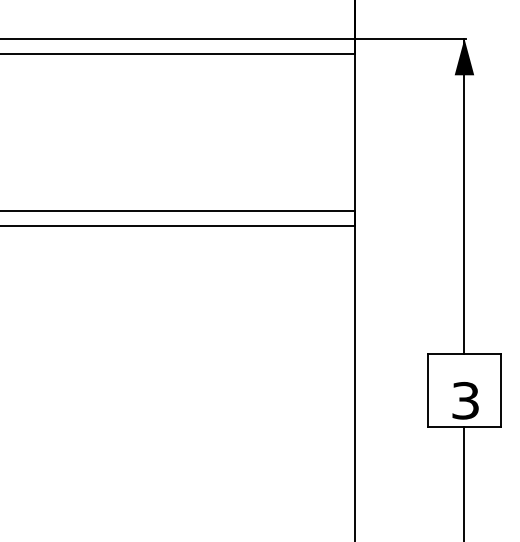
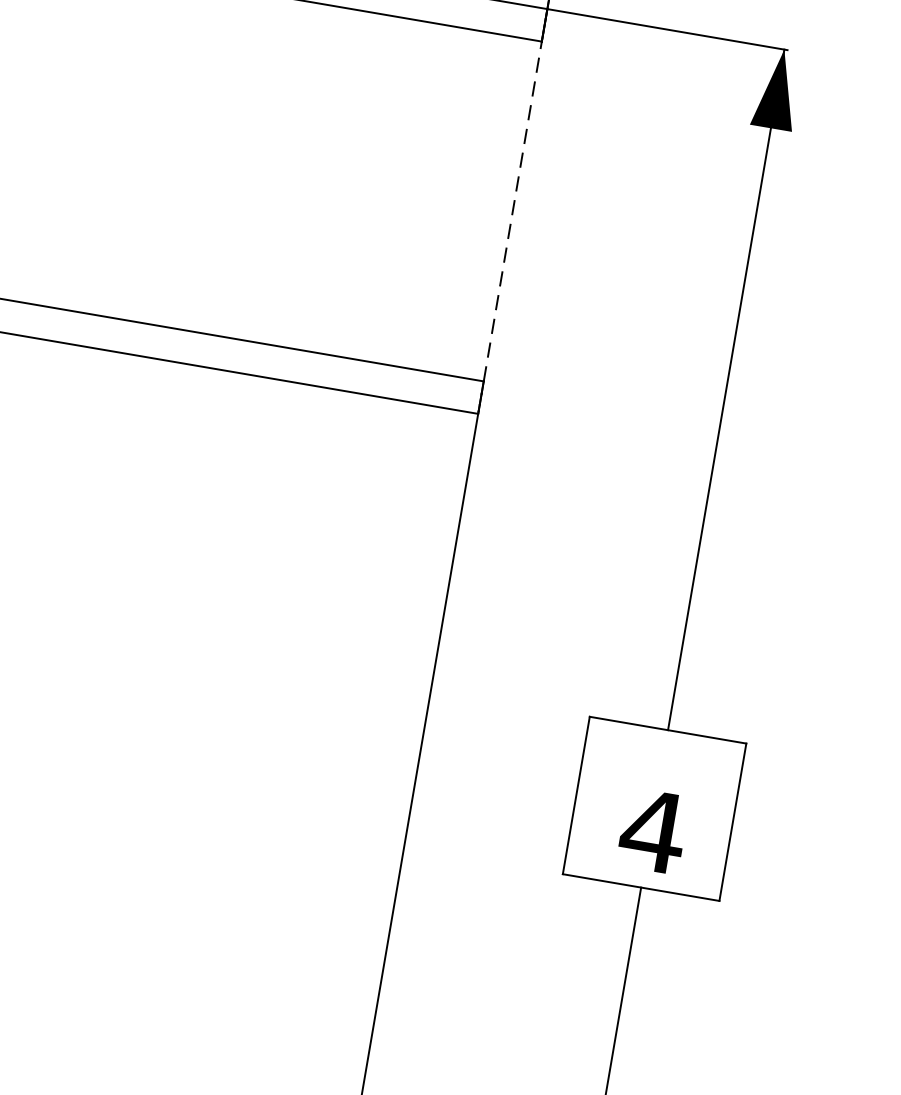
line: (354, 132) -> (512, 211), solid -> dashed
text: (465, 400) -> (653, 830), 3 -> 4

